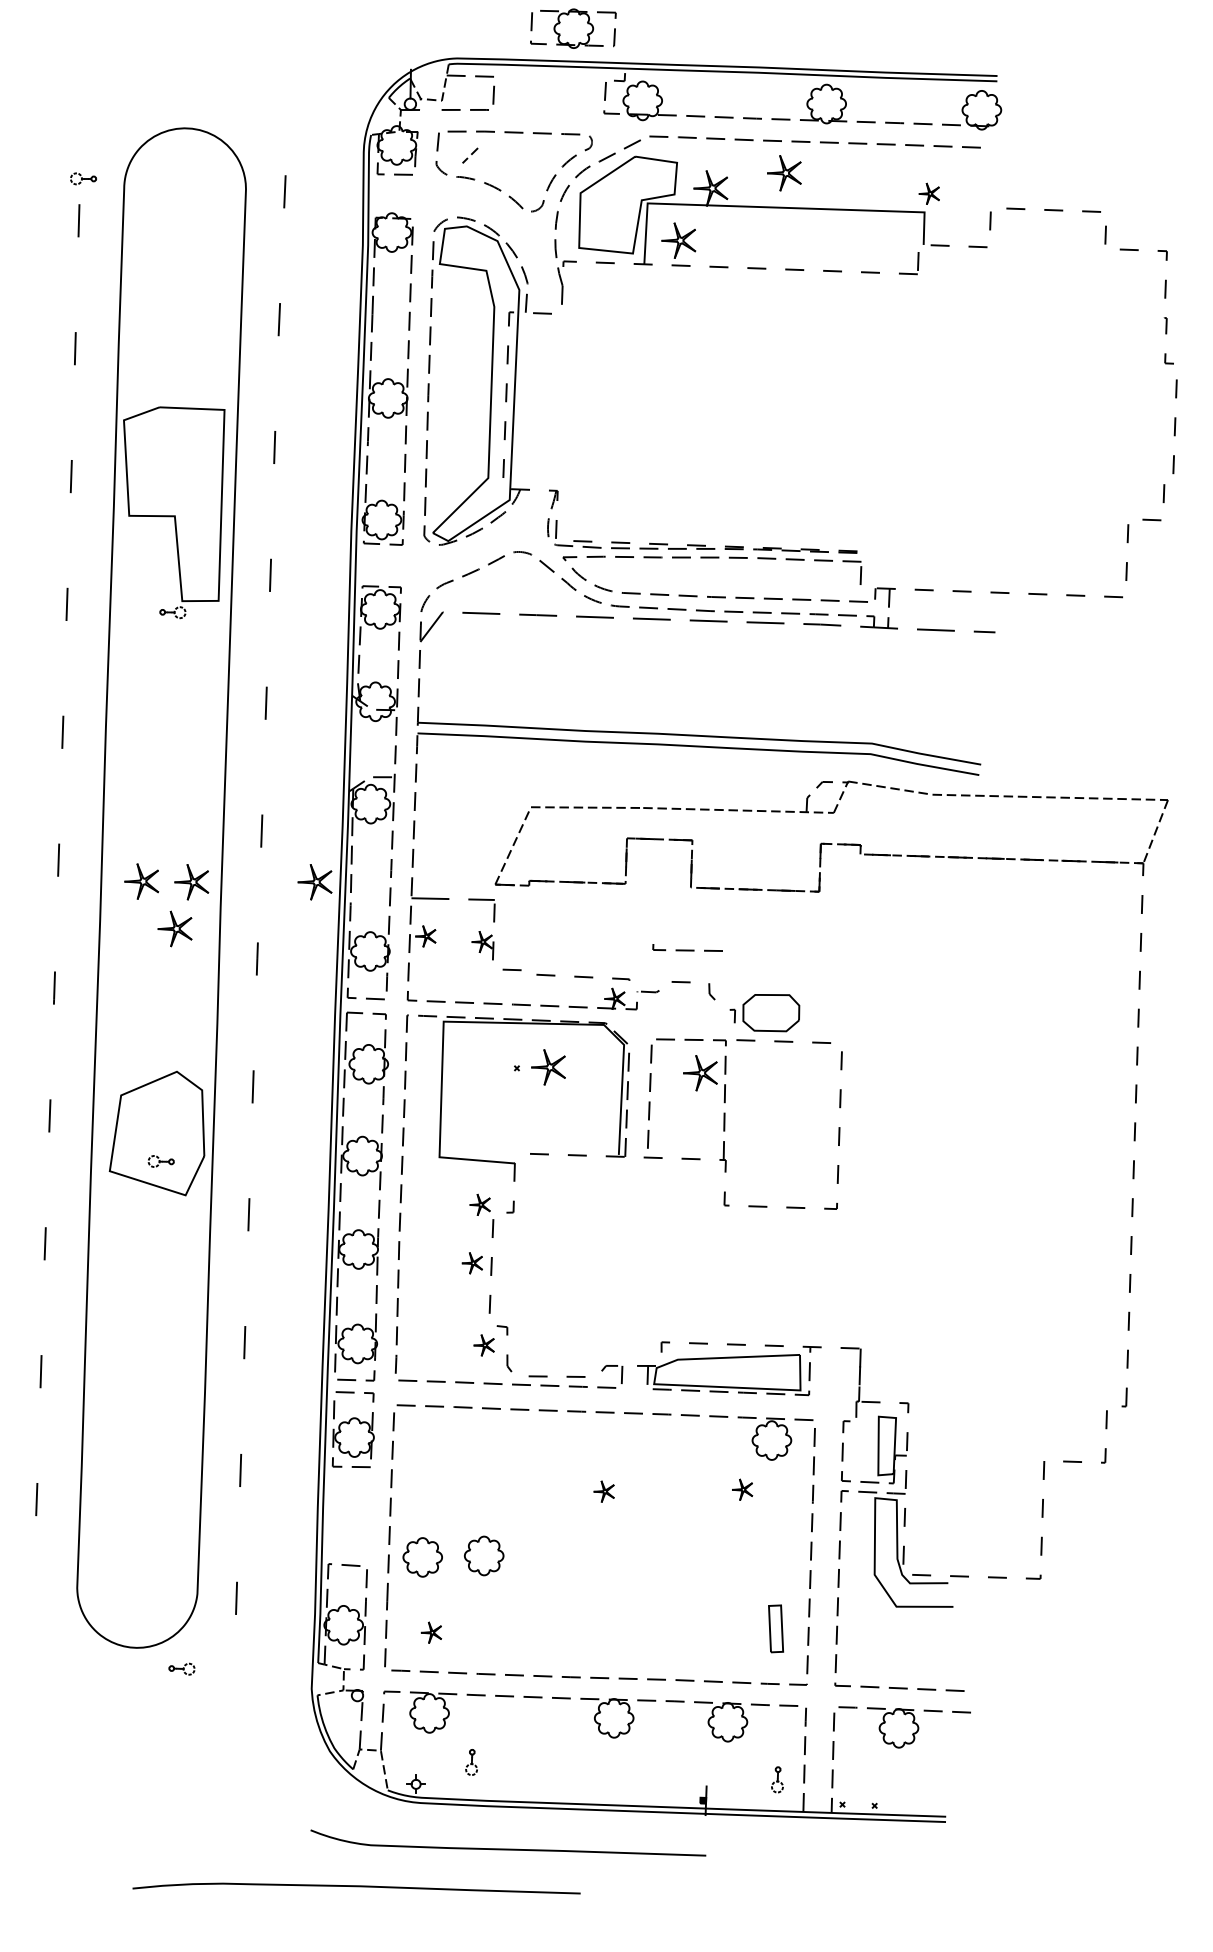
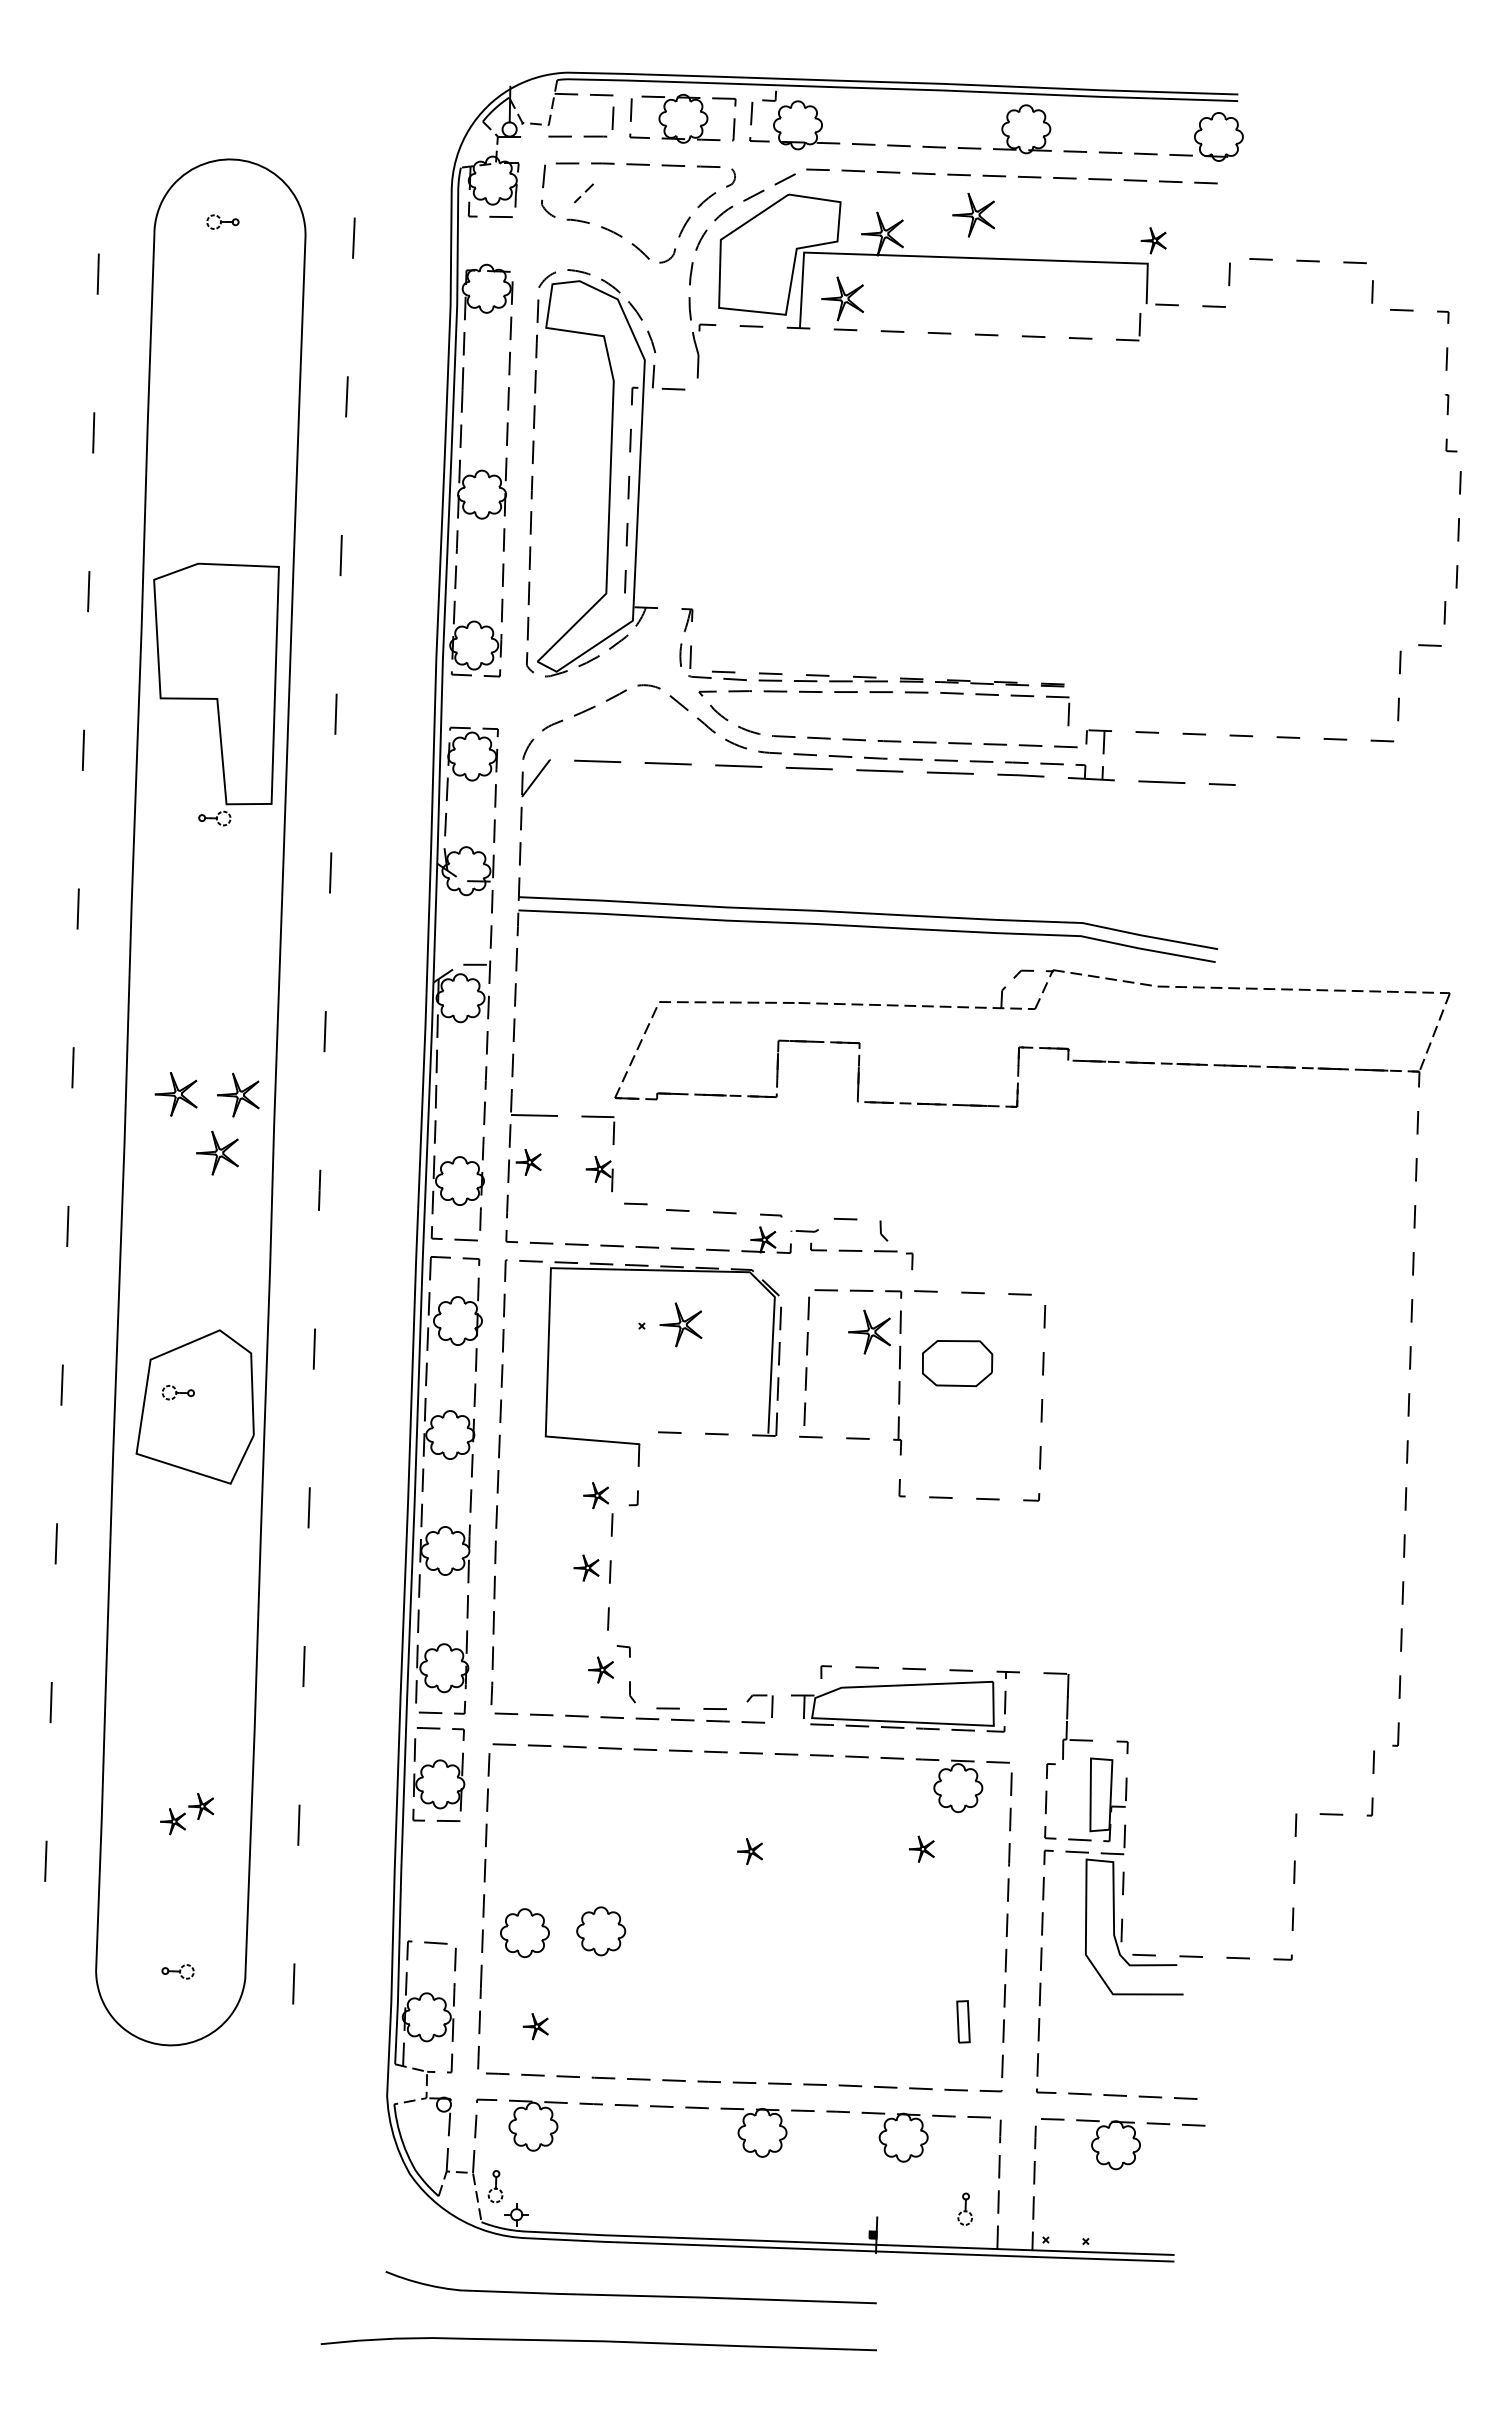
part: (573, 28) -> (682, 118), moved
part: (83, 178) -> (222, 221), moved
part: (174, 512) -> (216, 694), moved
part: (315, 881) -> (391, 1094), removed
line: (685, 949) -> (851, 1249), moved
part: (771, 1013) -> (957, 1363), moved
part: (161, 1161) -> (178, 1392), moved
part: (150, 1461) -> (187, 1814), added
part: (776, 1628) -> (963, 2021), size x0.71
part: (181, 1668) -> (177, 1971), moved
part: (471, 1762) -> (495, 2186), moved
curve: (356, 1887) -> (598, 2342), moved

